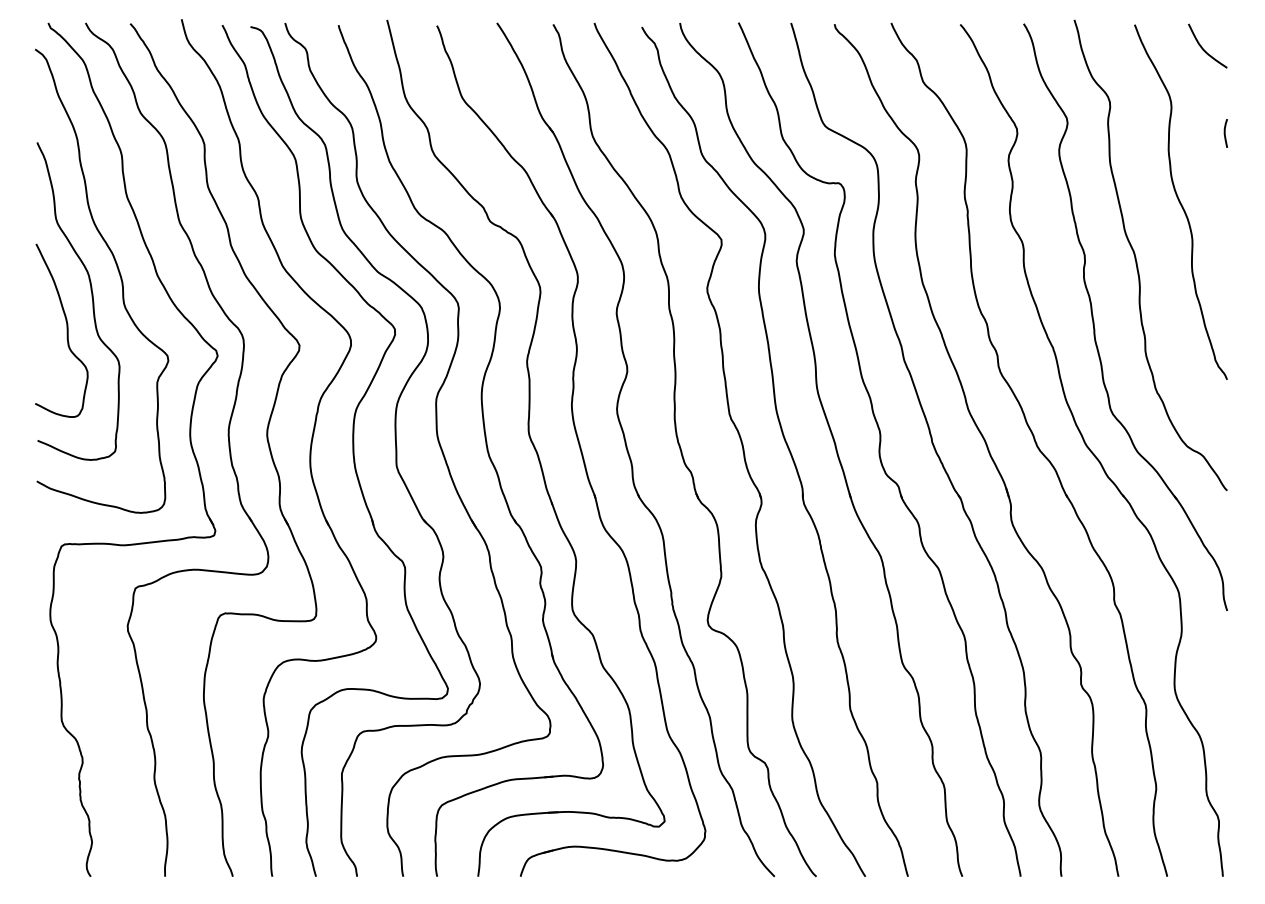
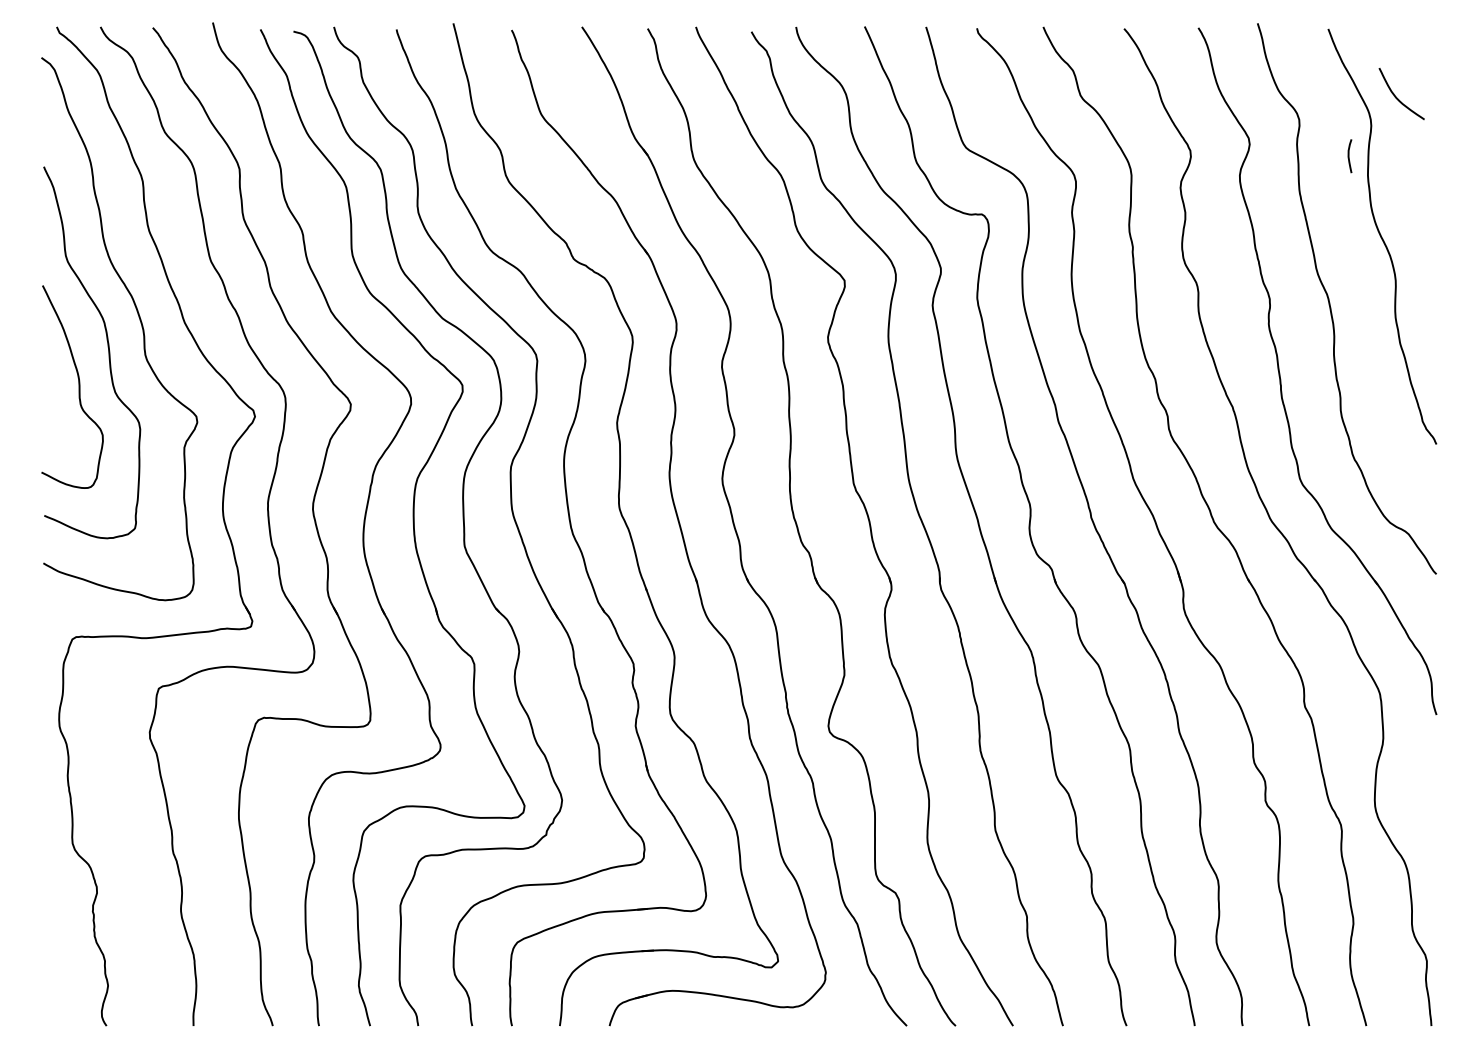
curve: (1204, 49) -> (1397, 97), moved
curve: (1225, 133) -> (1349, 156), moved

